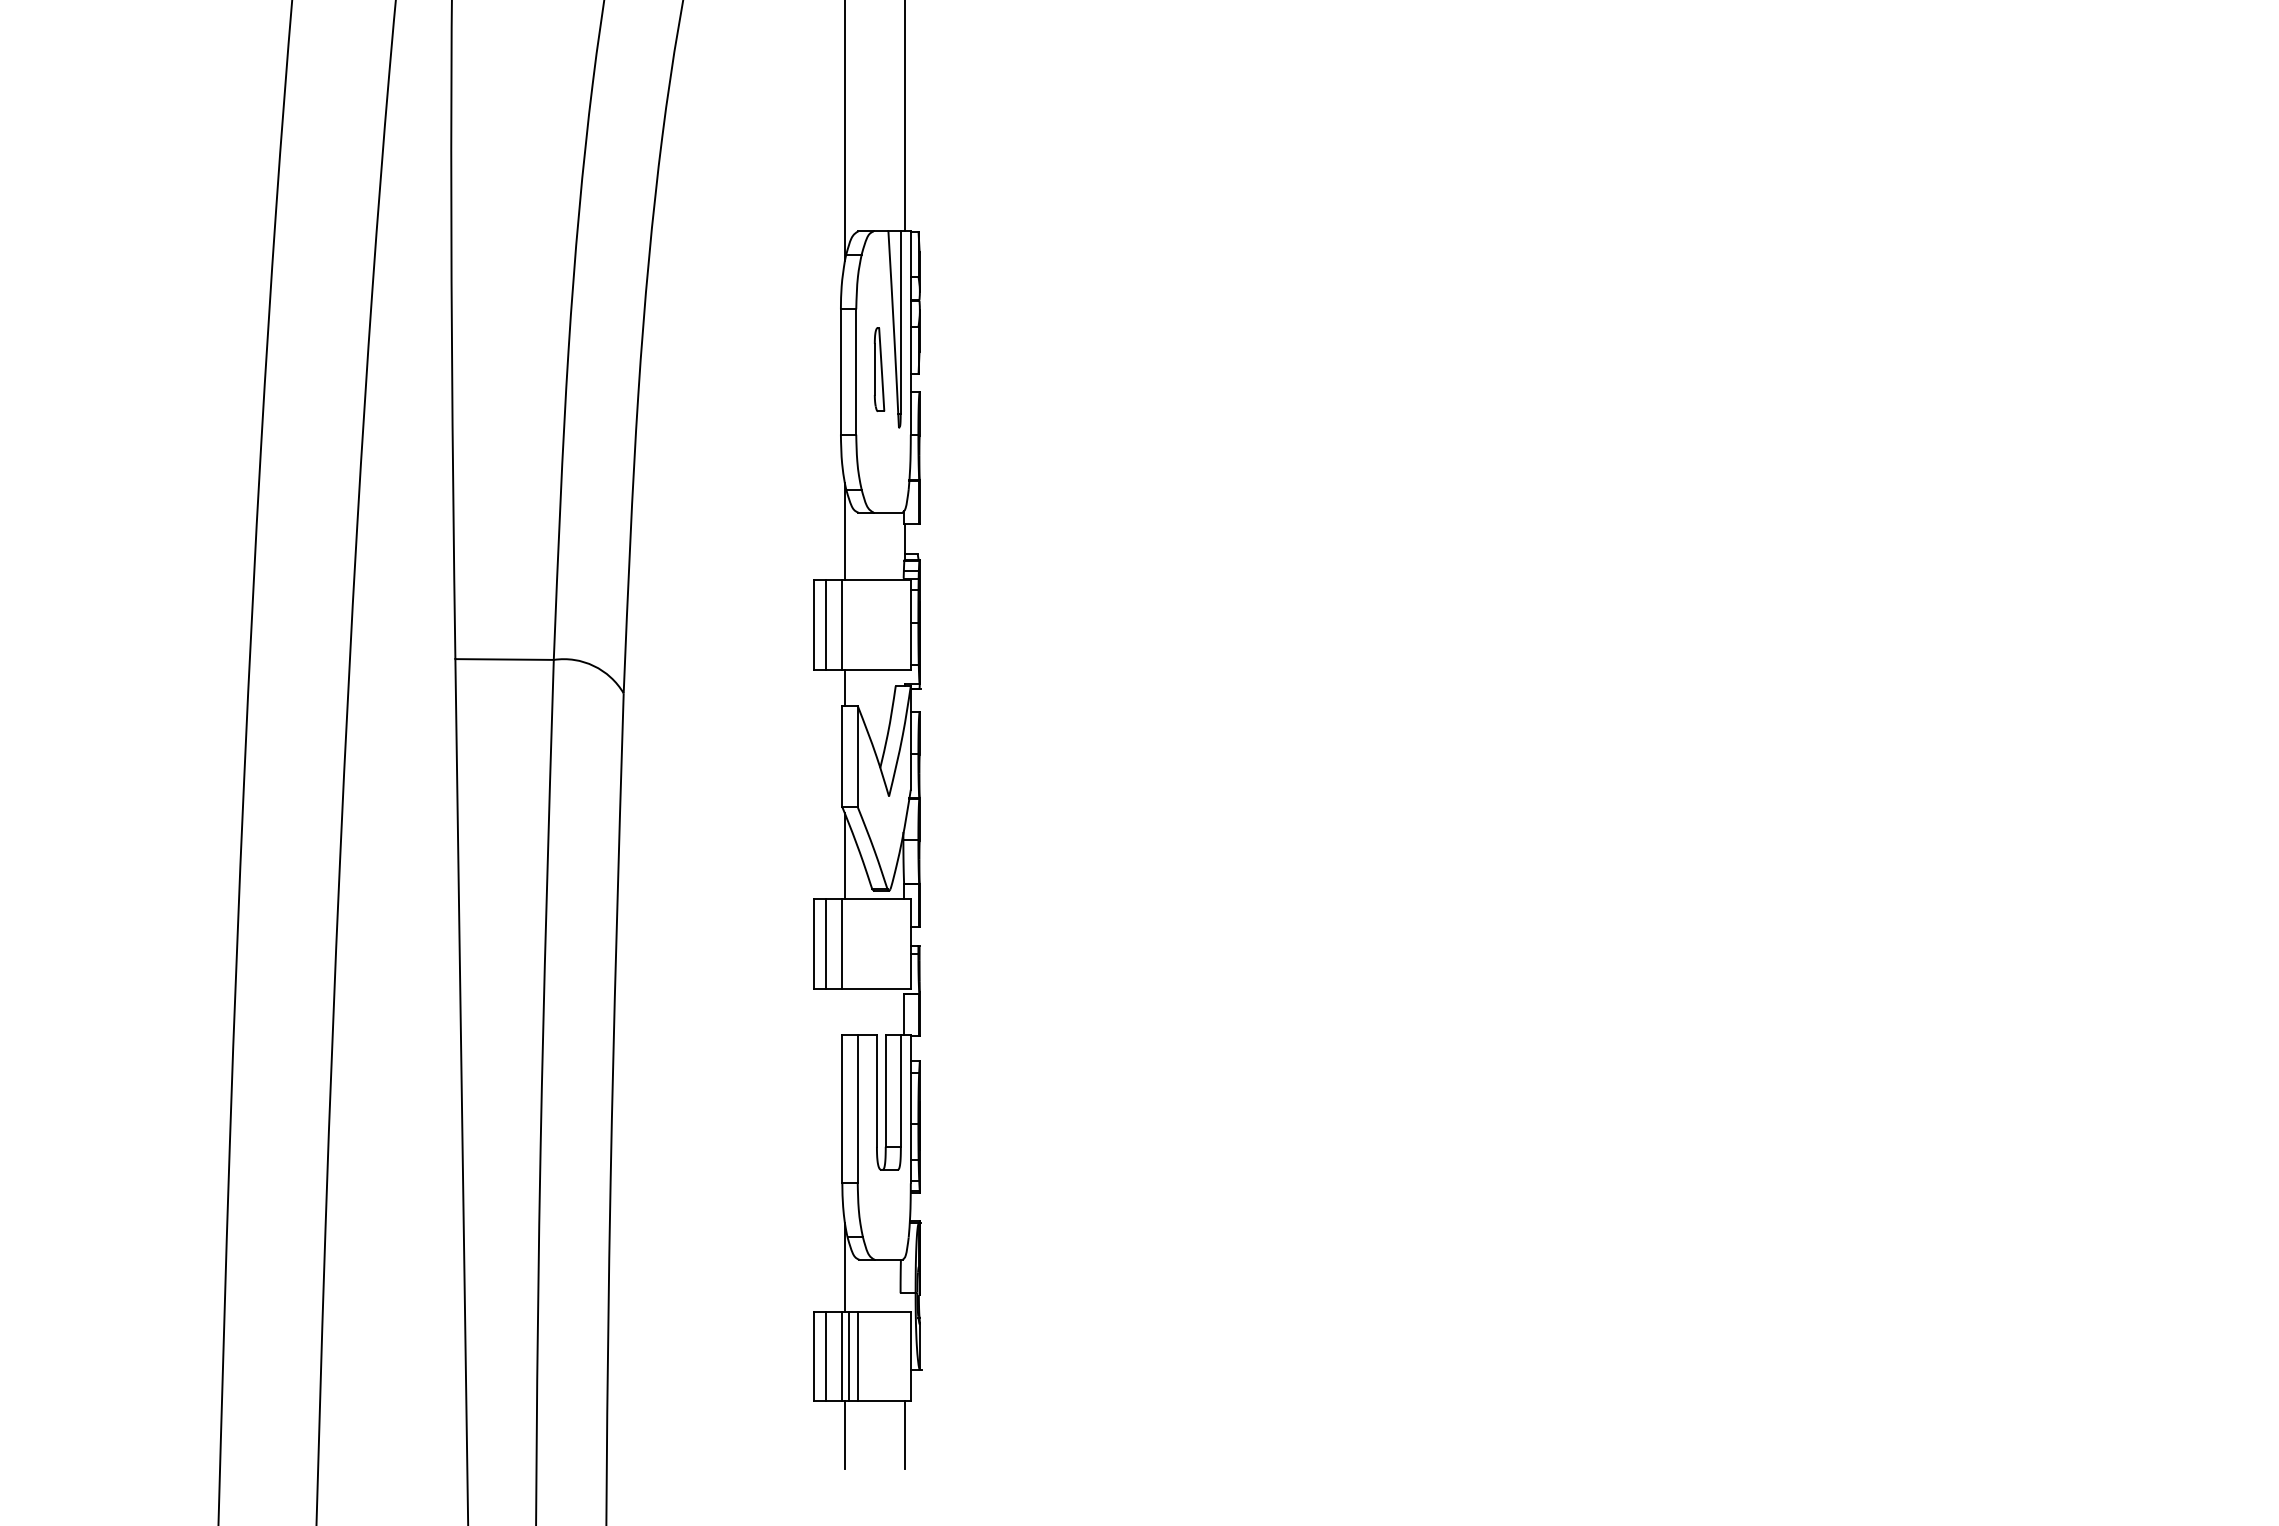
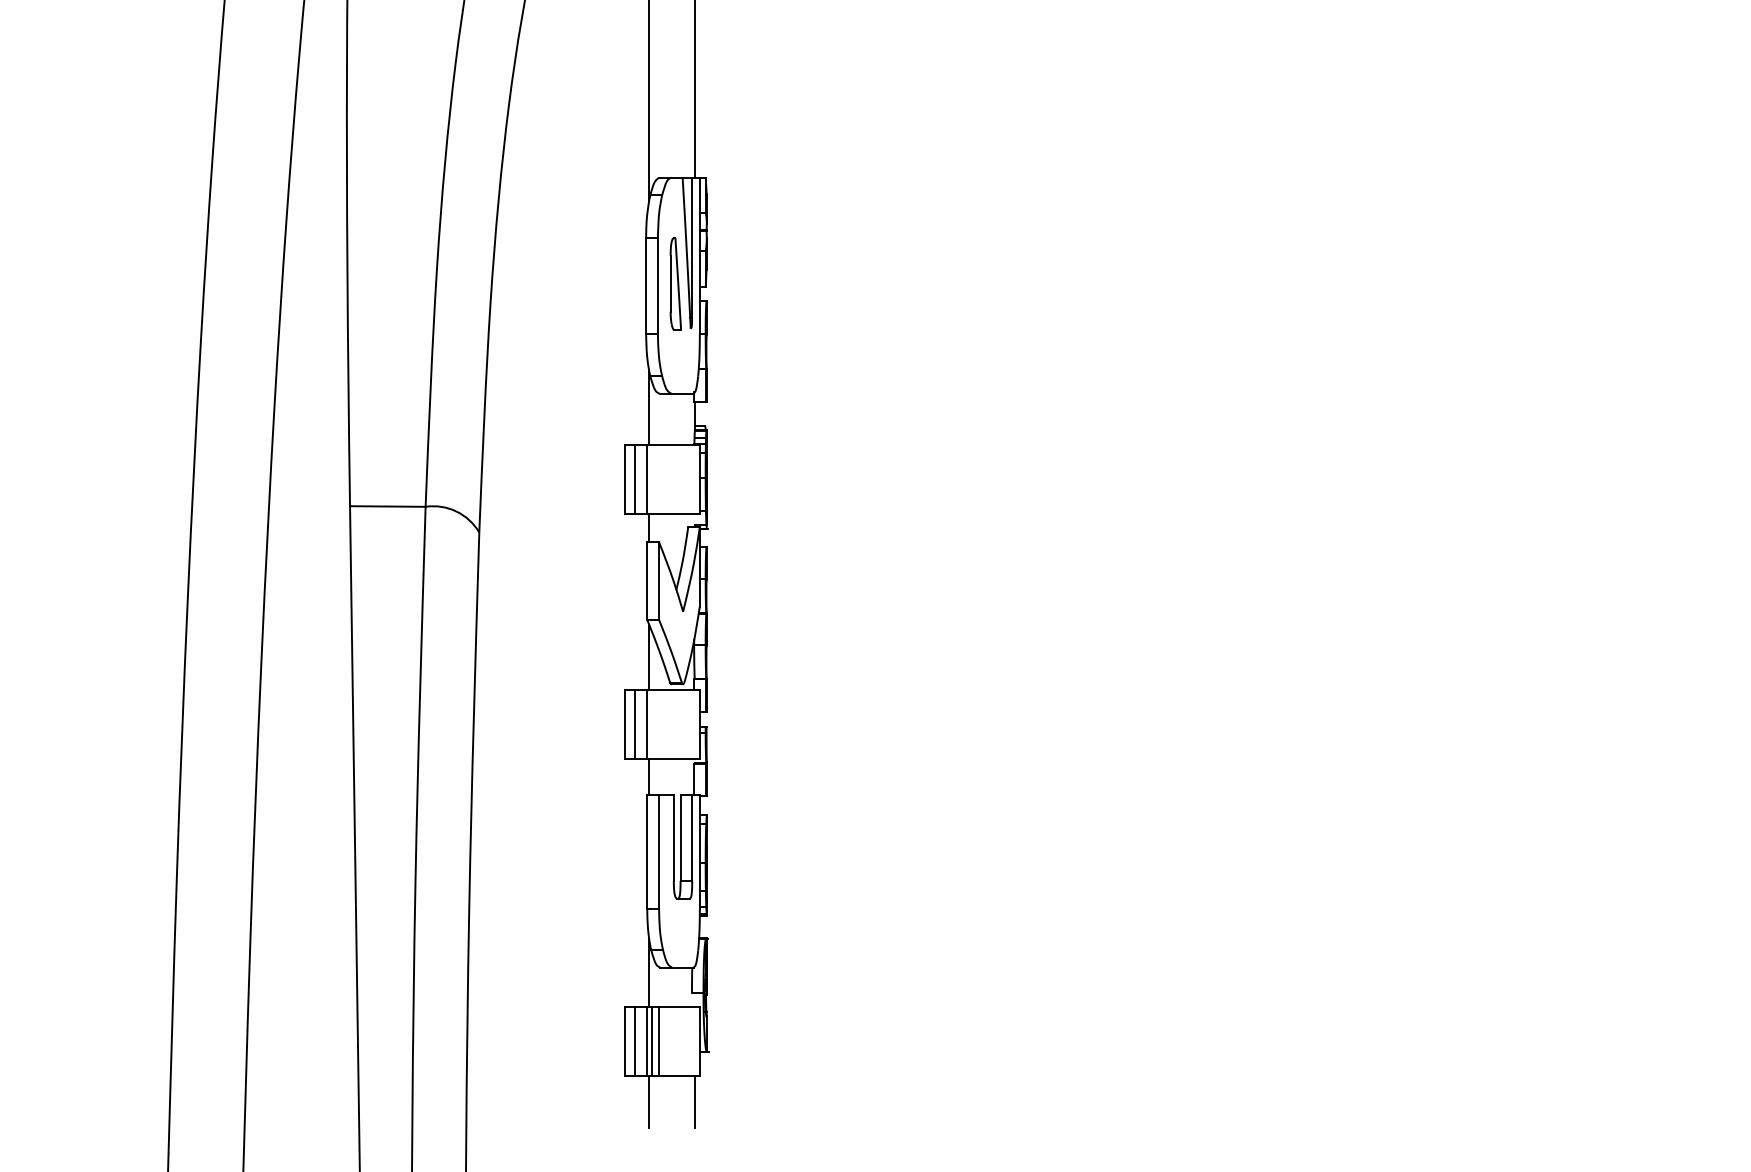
part: (879, 369) -> (675, 283), size x1.43
line: (844, 1011) -> (648, 776), added

